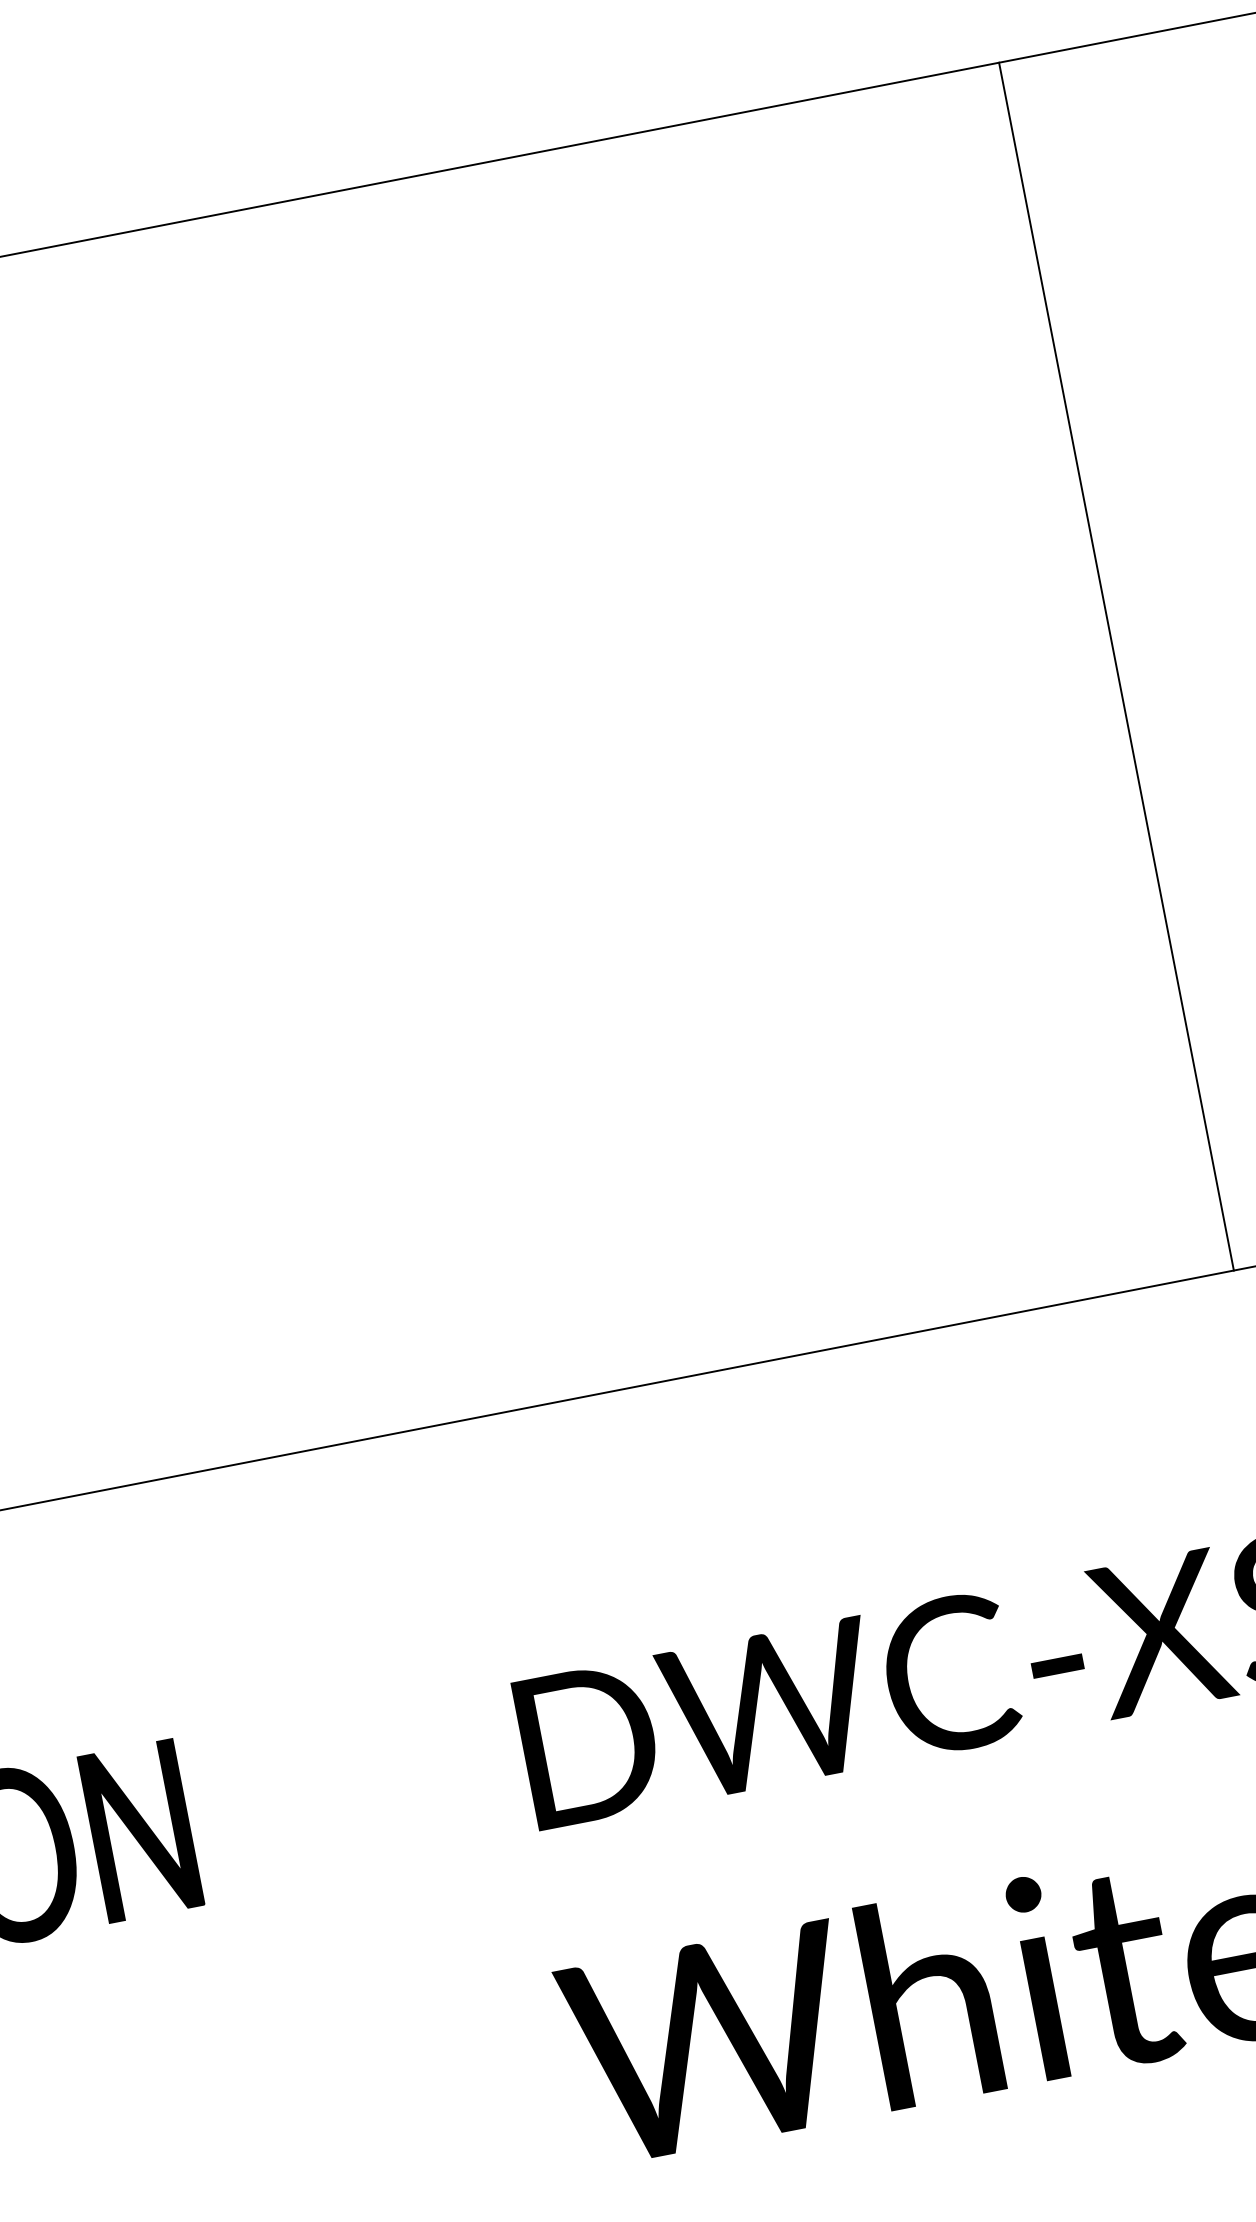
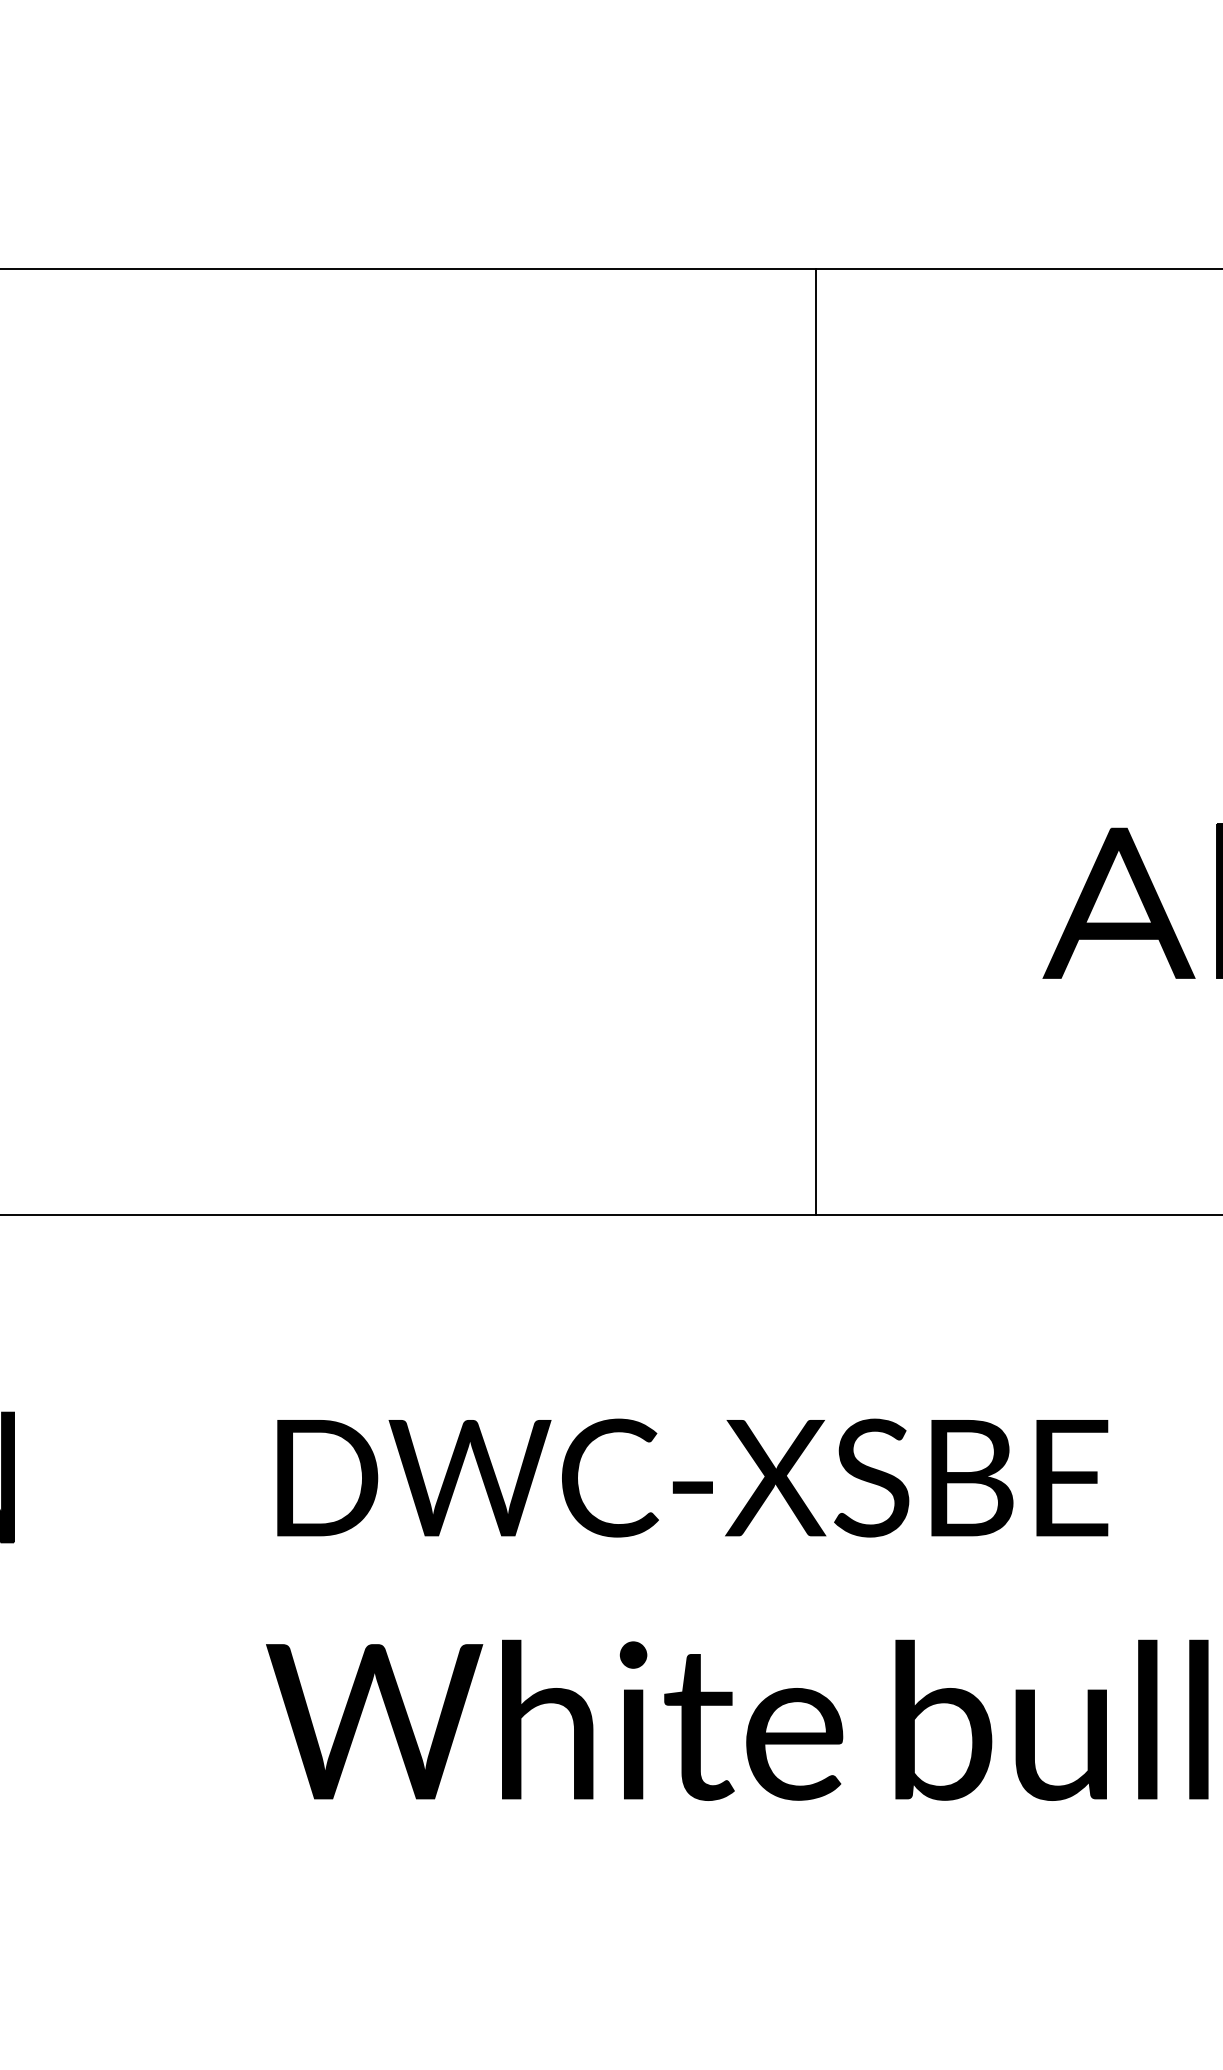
line: (1115, 666) -> (815, 741), moved

